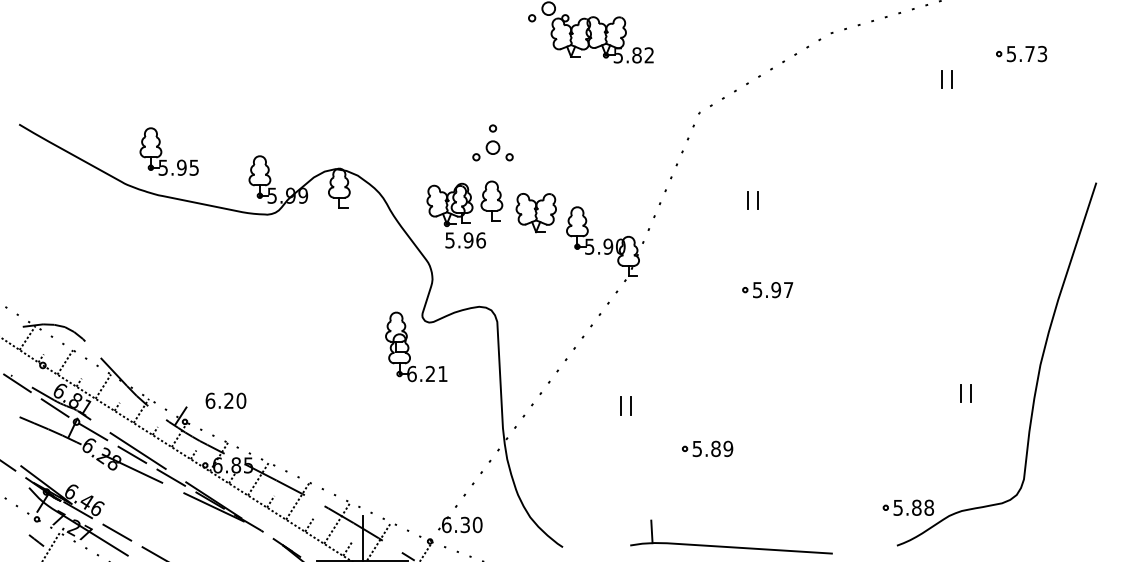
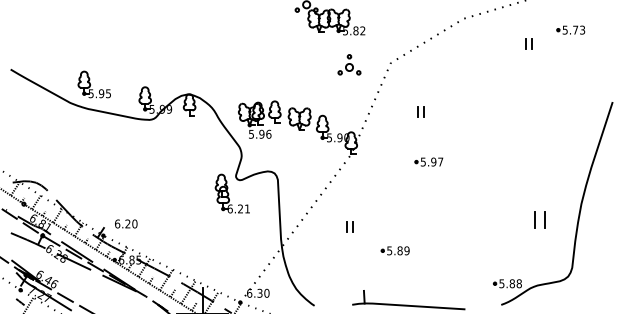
part: (493, 142) -> (349, 64), moved
part: (965, 392) -> (539, 219), size x1.6

